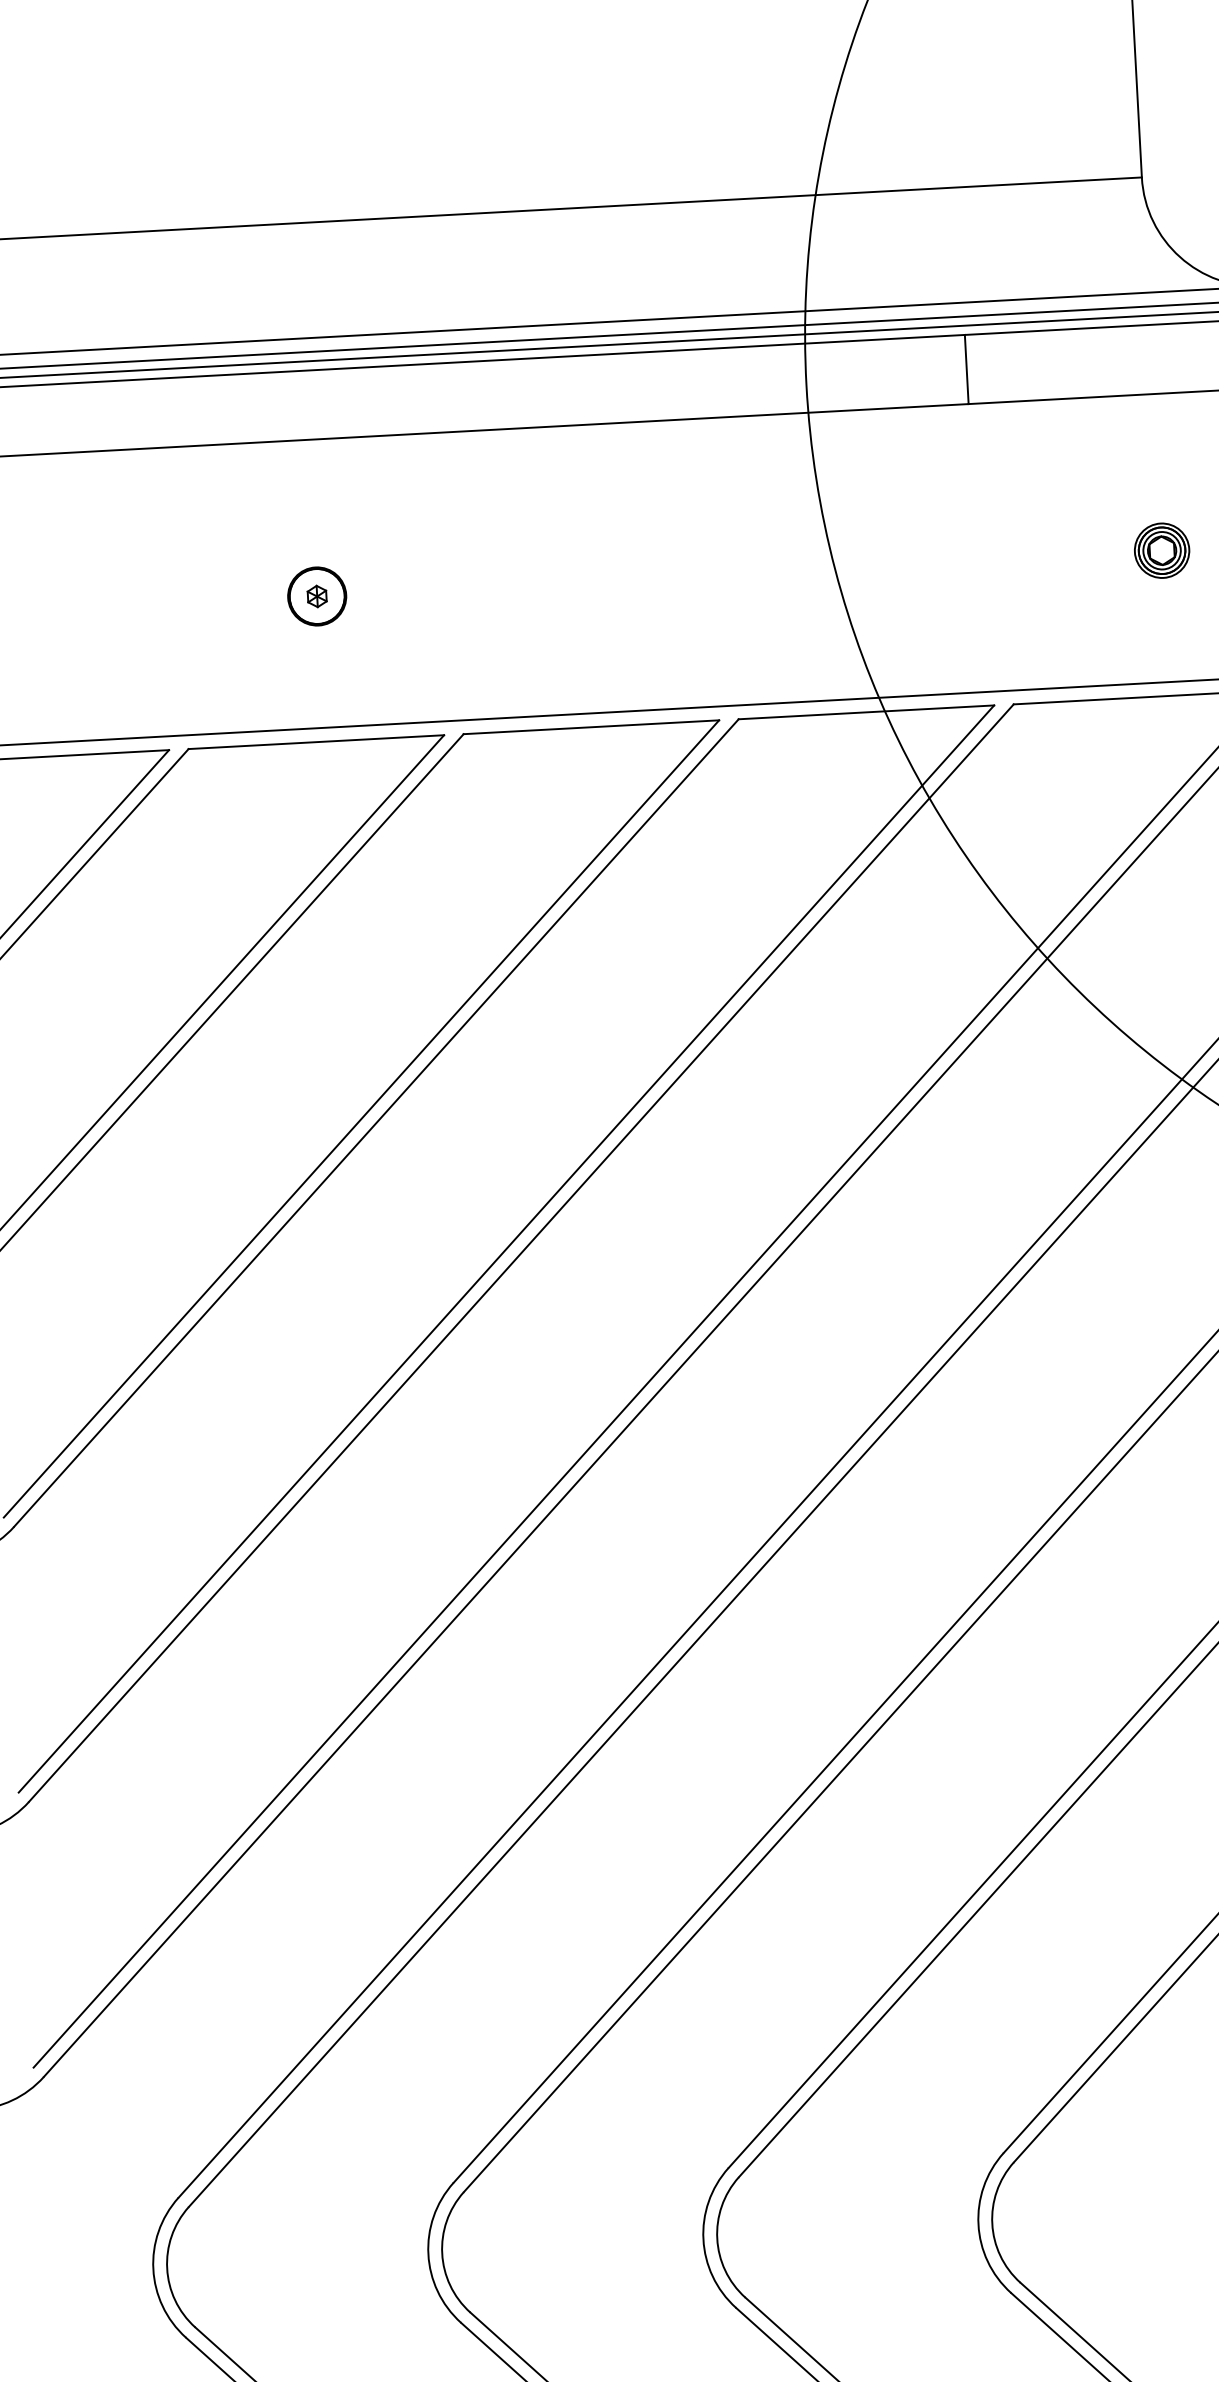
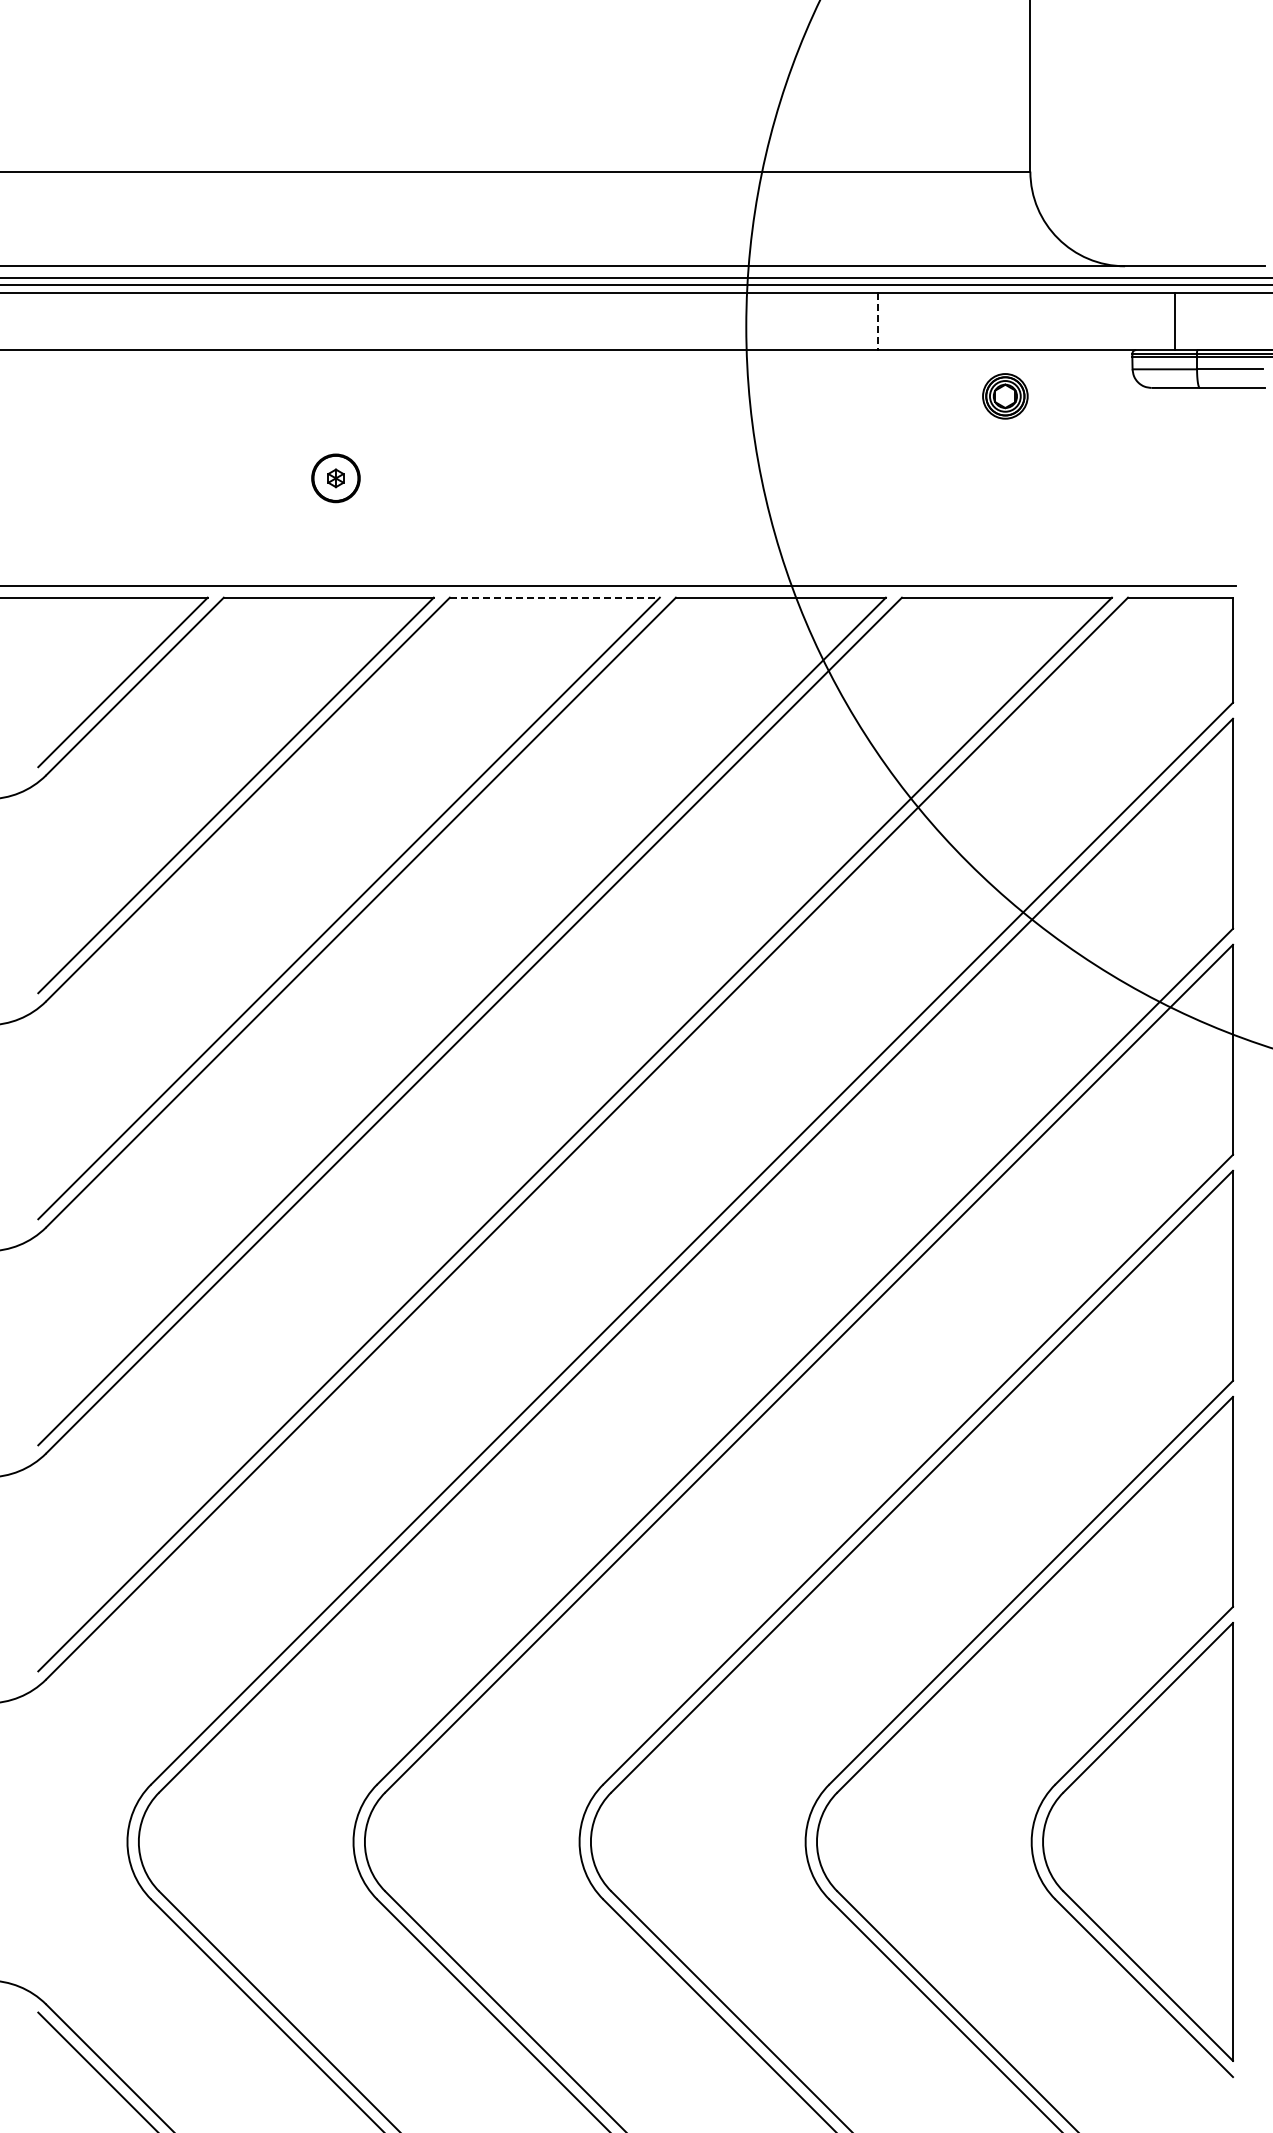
line: (966, 369) -> (878, 321), solid -> dashed
part: (1162, 550) -> (1005, 396), moved
line: (590, 727) -> (554, 597), solid -> dashed

